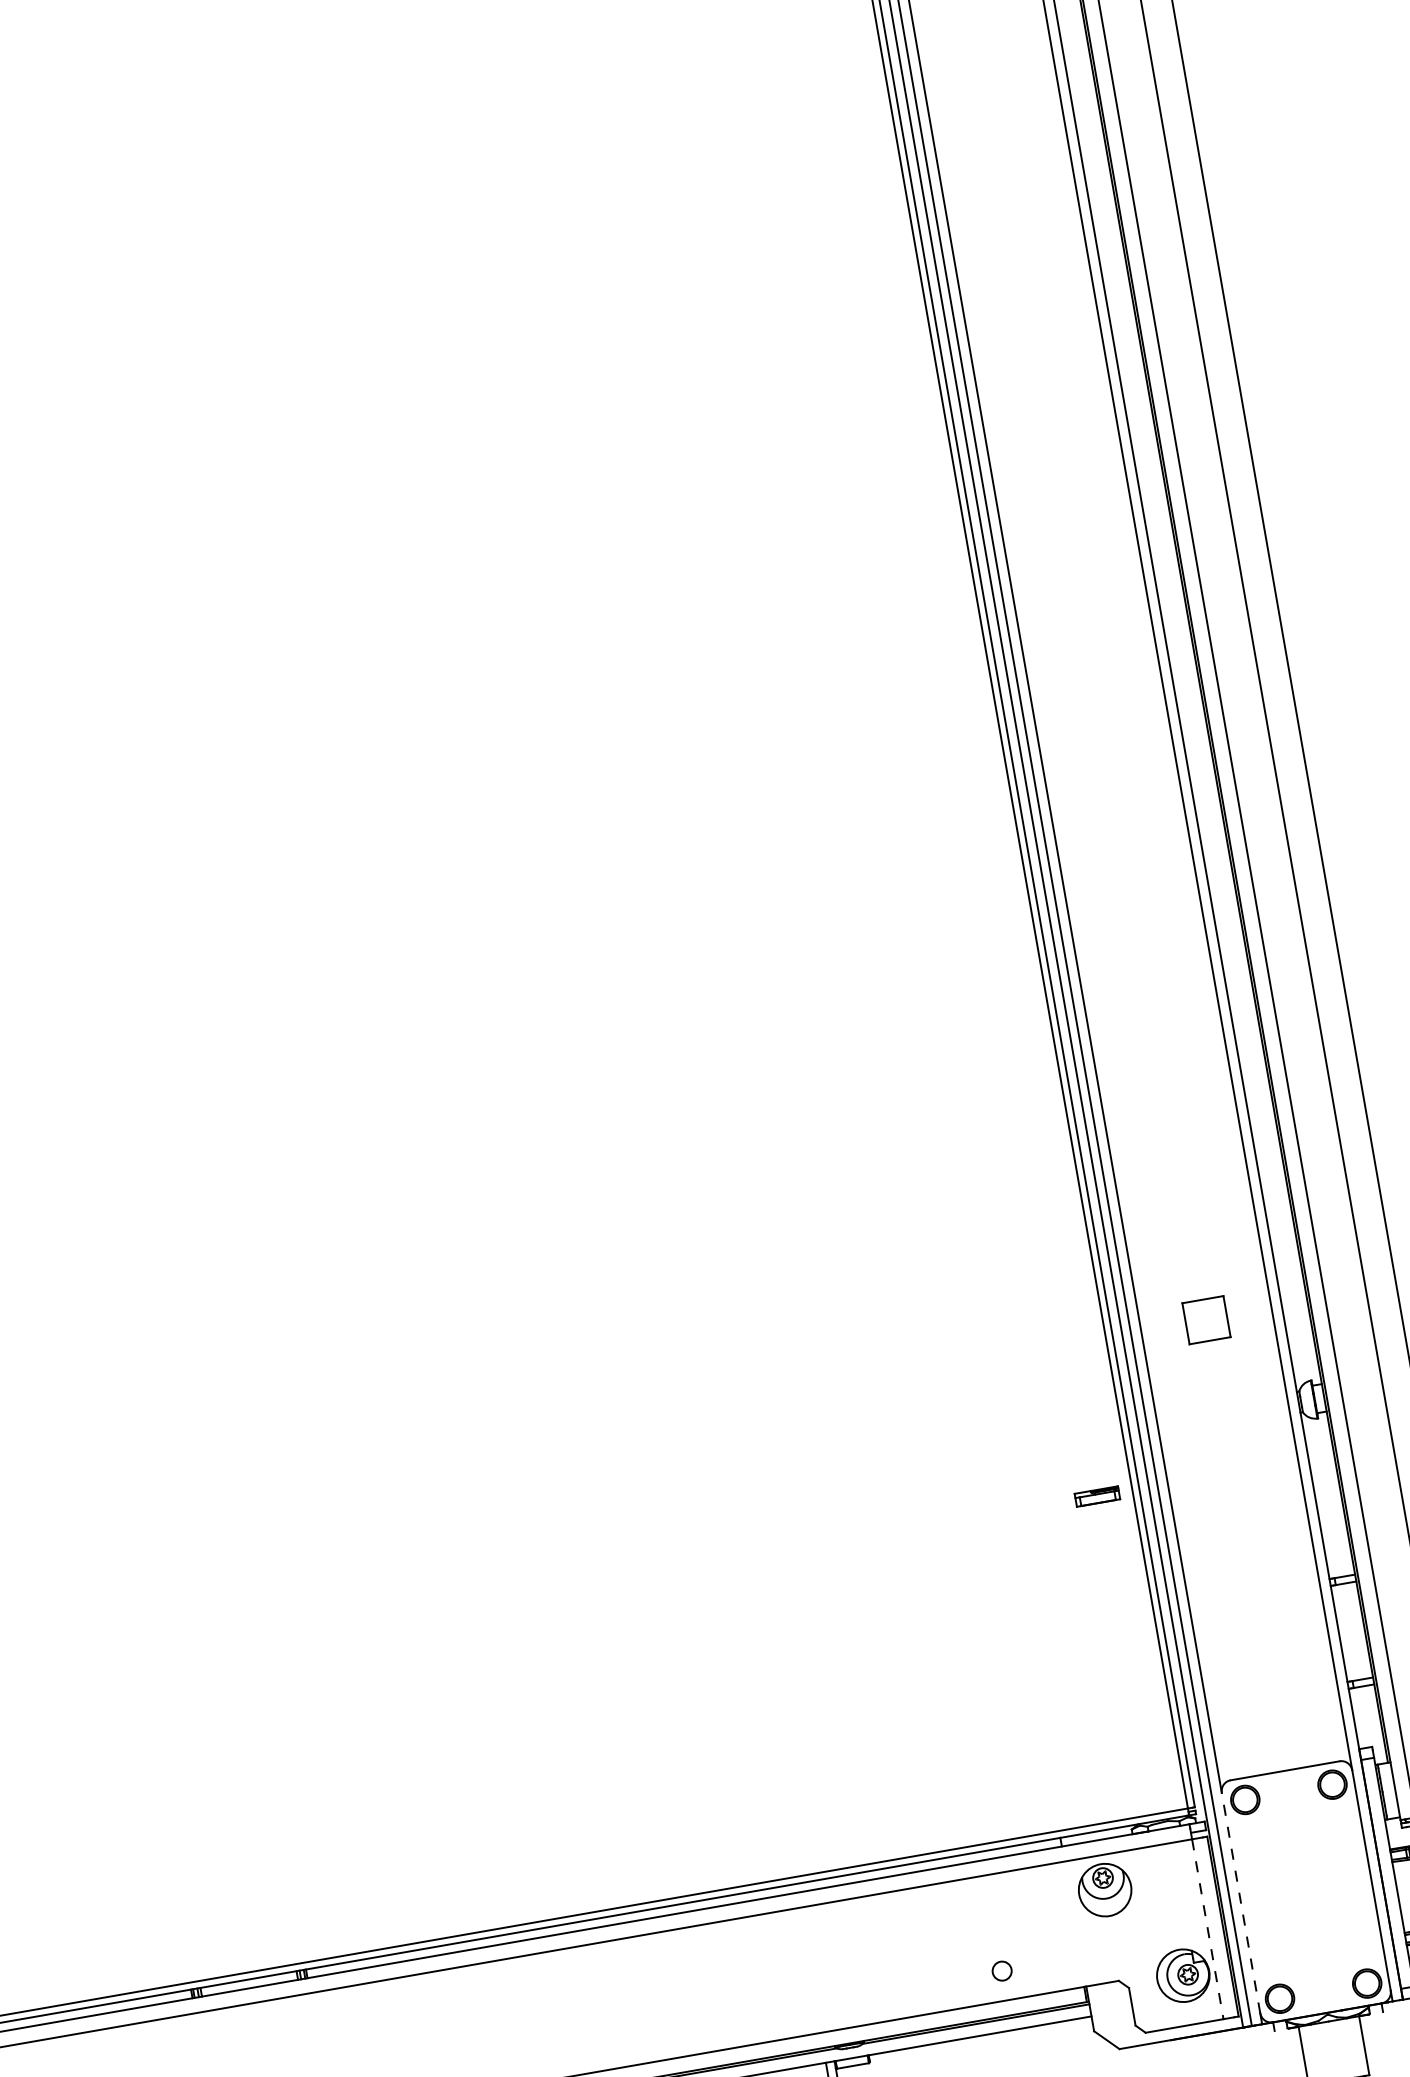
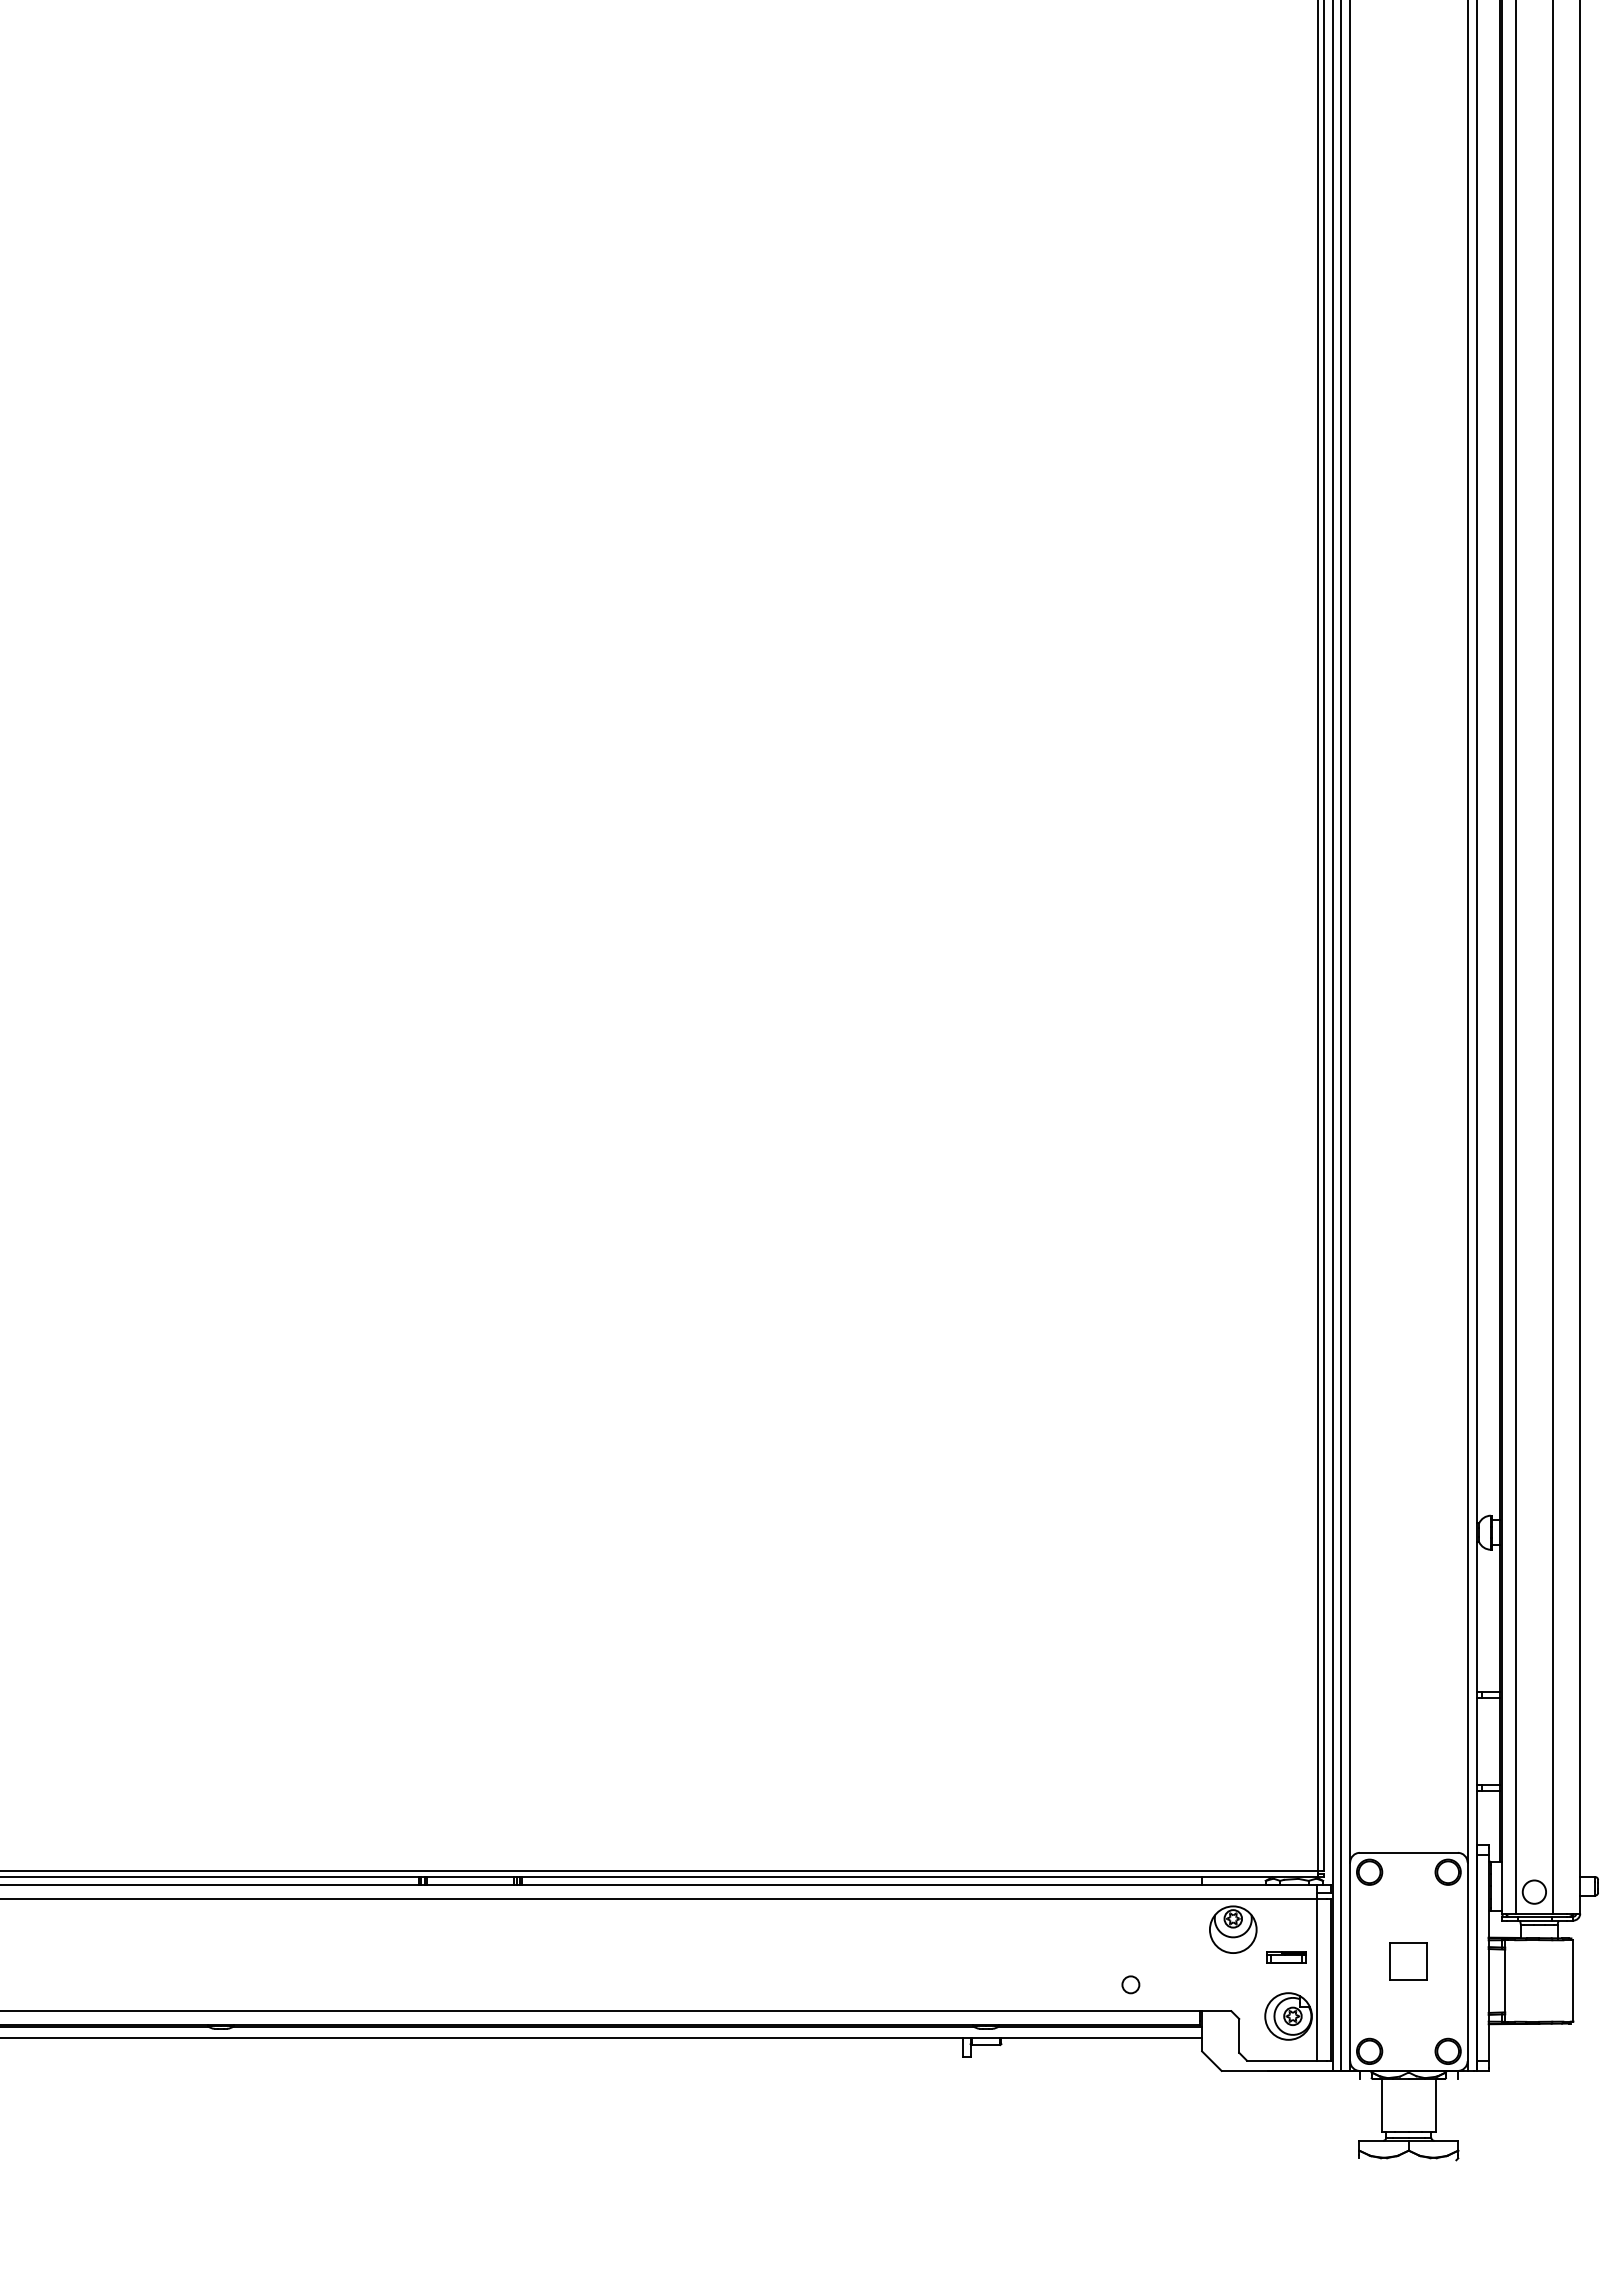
part: (1206, 1319) -> (1408, 1961), moved
part: (1097, 1496) -> (1286, 1957), moved
line: (1241, 1902) -> (1350, 1961), dashed -> solid
line: (1208, 1930) -> (1317, 1980), dashed -> solid

